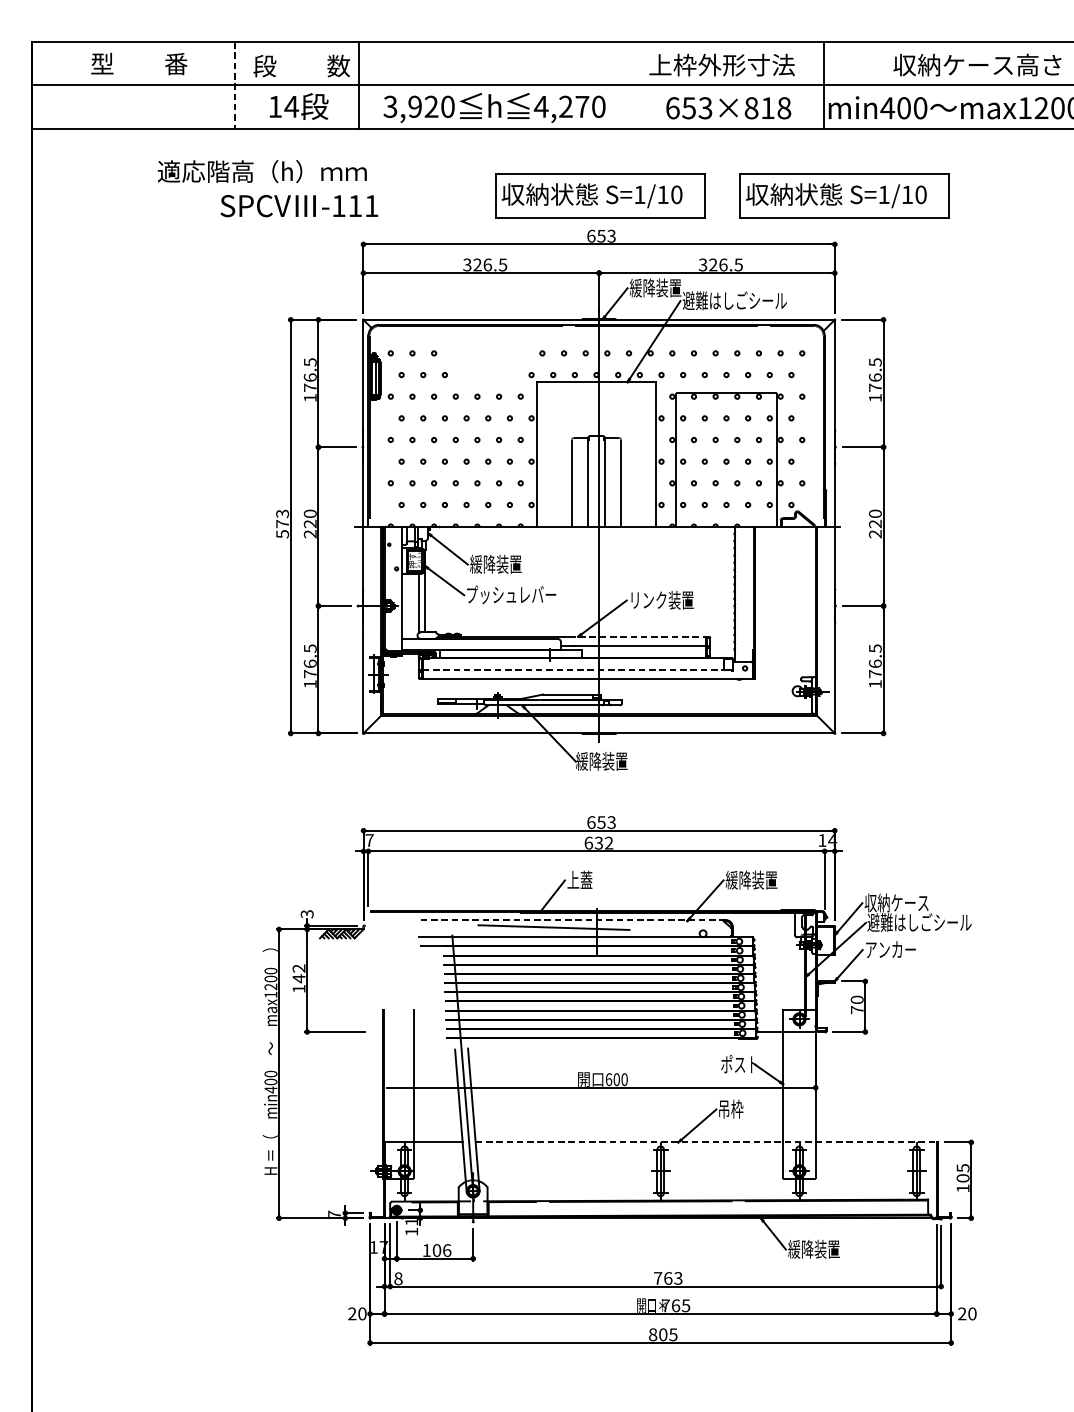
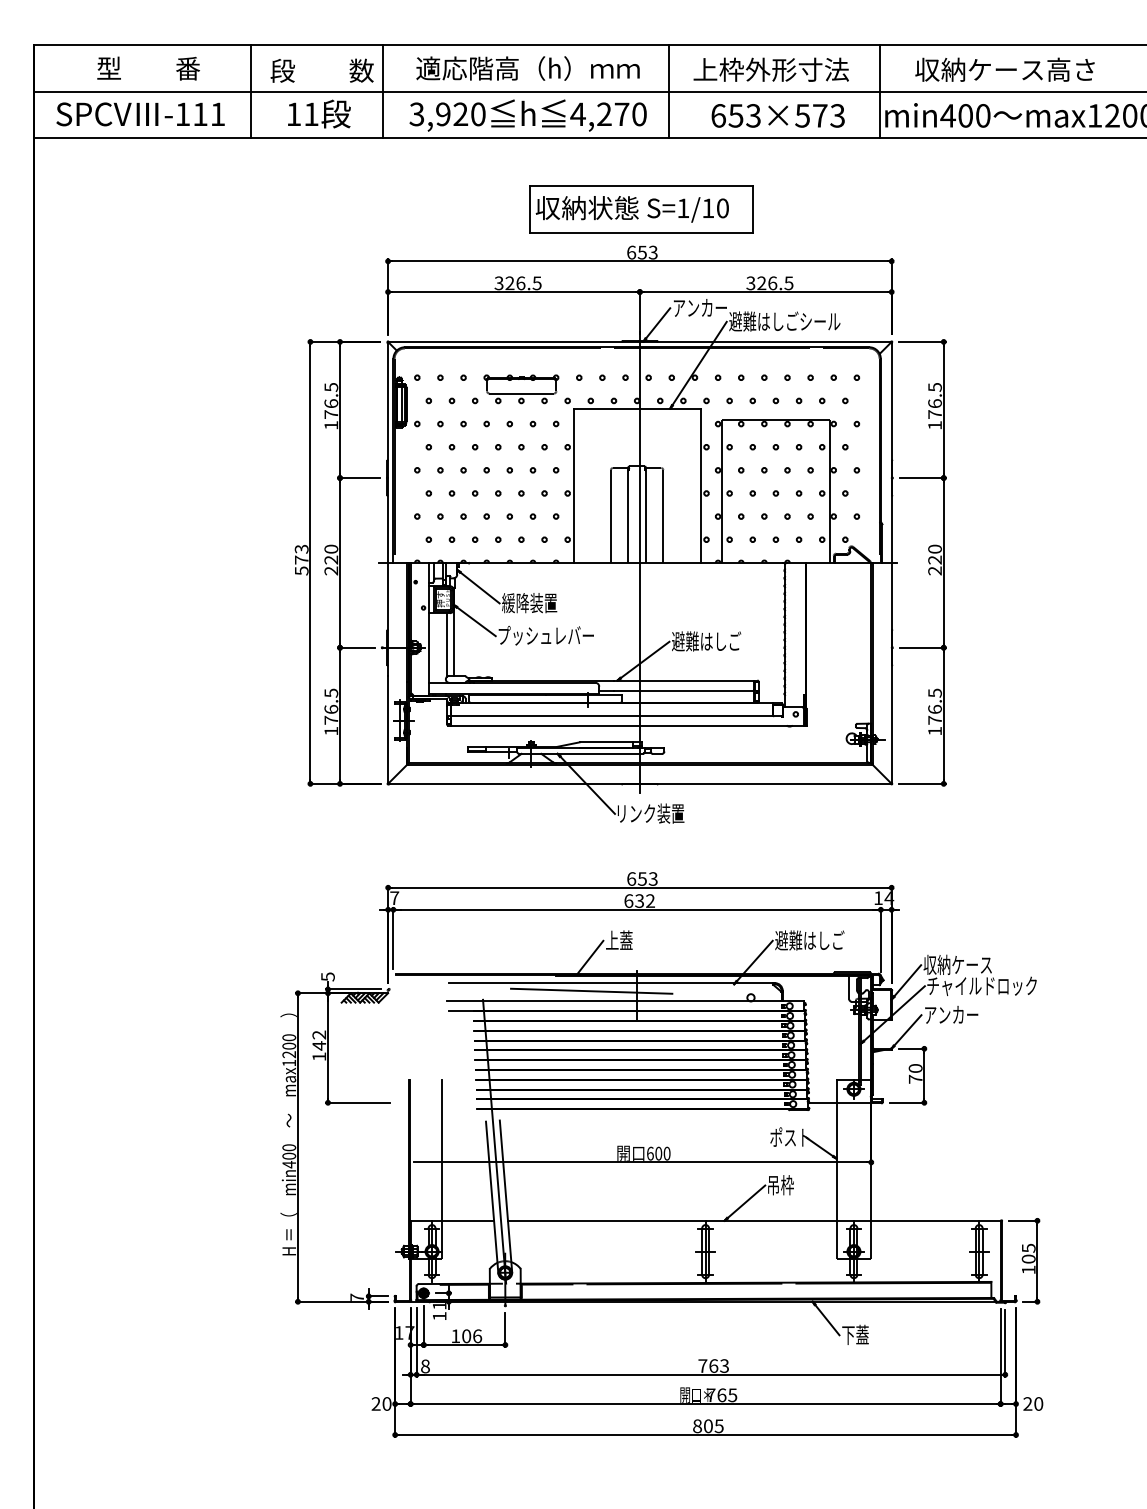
text: (976, 64) -> (1004, 69), moved
line: (625, 85) -> (668, 91), added
line: (235, 86) -> (251, 92), dashed -> solid
text: (291, 106) -> (311, 113), 14 -> 11
text: (768, 107) -> (820, 115), 653×818 -> 653×573
text: (261, 171) -> (527, 68), moved
part: (844, 195) -> (902, 209), removed
text: (299, 206) -> (140, 114), moved
text: (654, 287) -> (699, 307), 緩降装置 -> アンカー
part: (488, 364) -> (521, 389), added
text: (661, 600) -> (706, 641), リンク装置 -> 避難はしご
line: (641, 636) -> (685, 680), dashed -> solid
line: (573, 670) -> (612, 716), dashed -> solid
text: (608, 761) -> (649, 813), 緩降装置 -> リンク装置
text: (757, 880) -> (809, 940), 緩降装置 -> 避難はしご
text: (306, 913) -> (327, 976), 3 -> 5
line: (572, 920) -> (611, 983), dashed -> solid
text: (918, 922) -> (981, 985), 避難はしごシール -> チャイルドロック
line: (706, 1142) -> (754, 1220), dashed -> solid
text: (814, 1248) -> (869, 1334), 緩降装置 -> 下蓋

